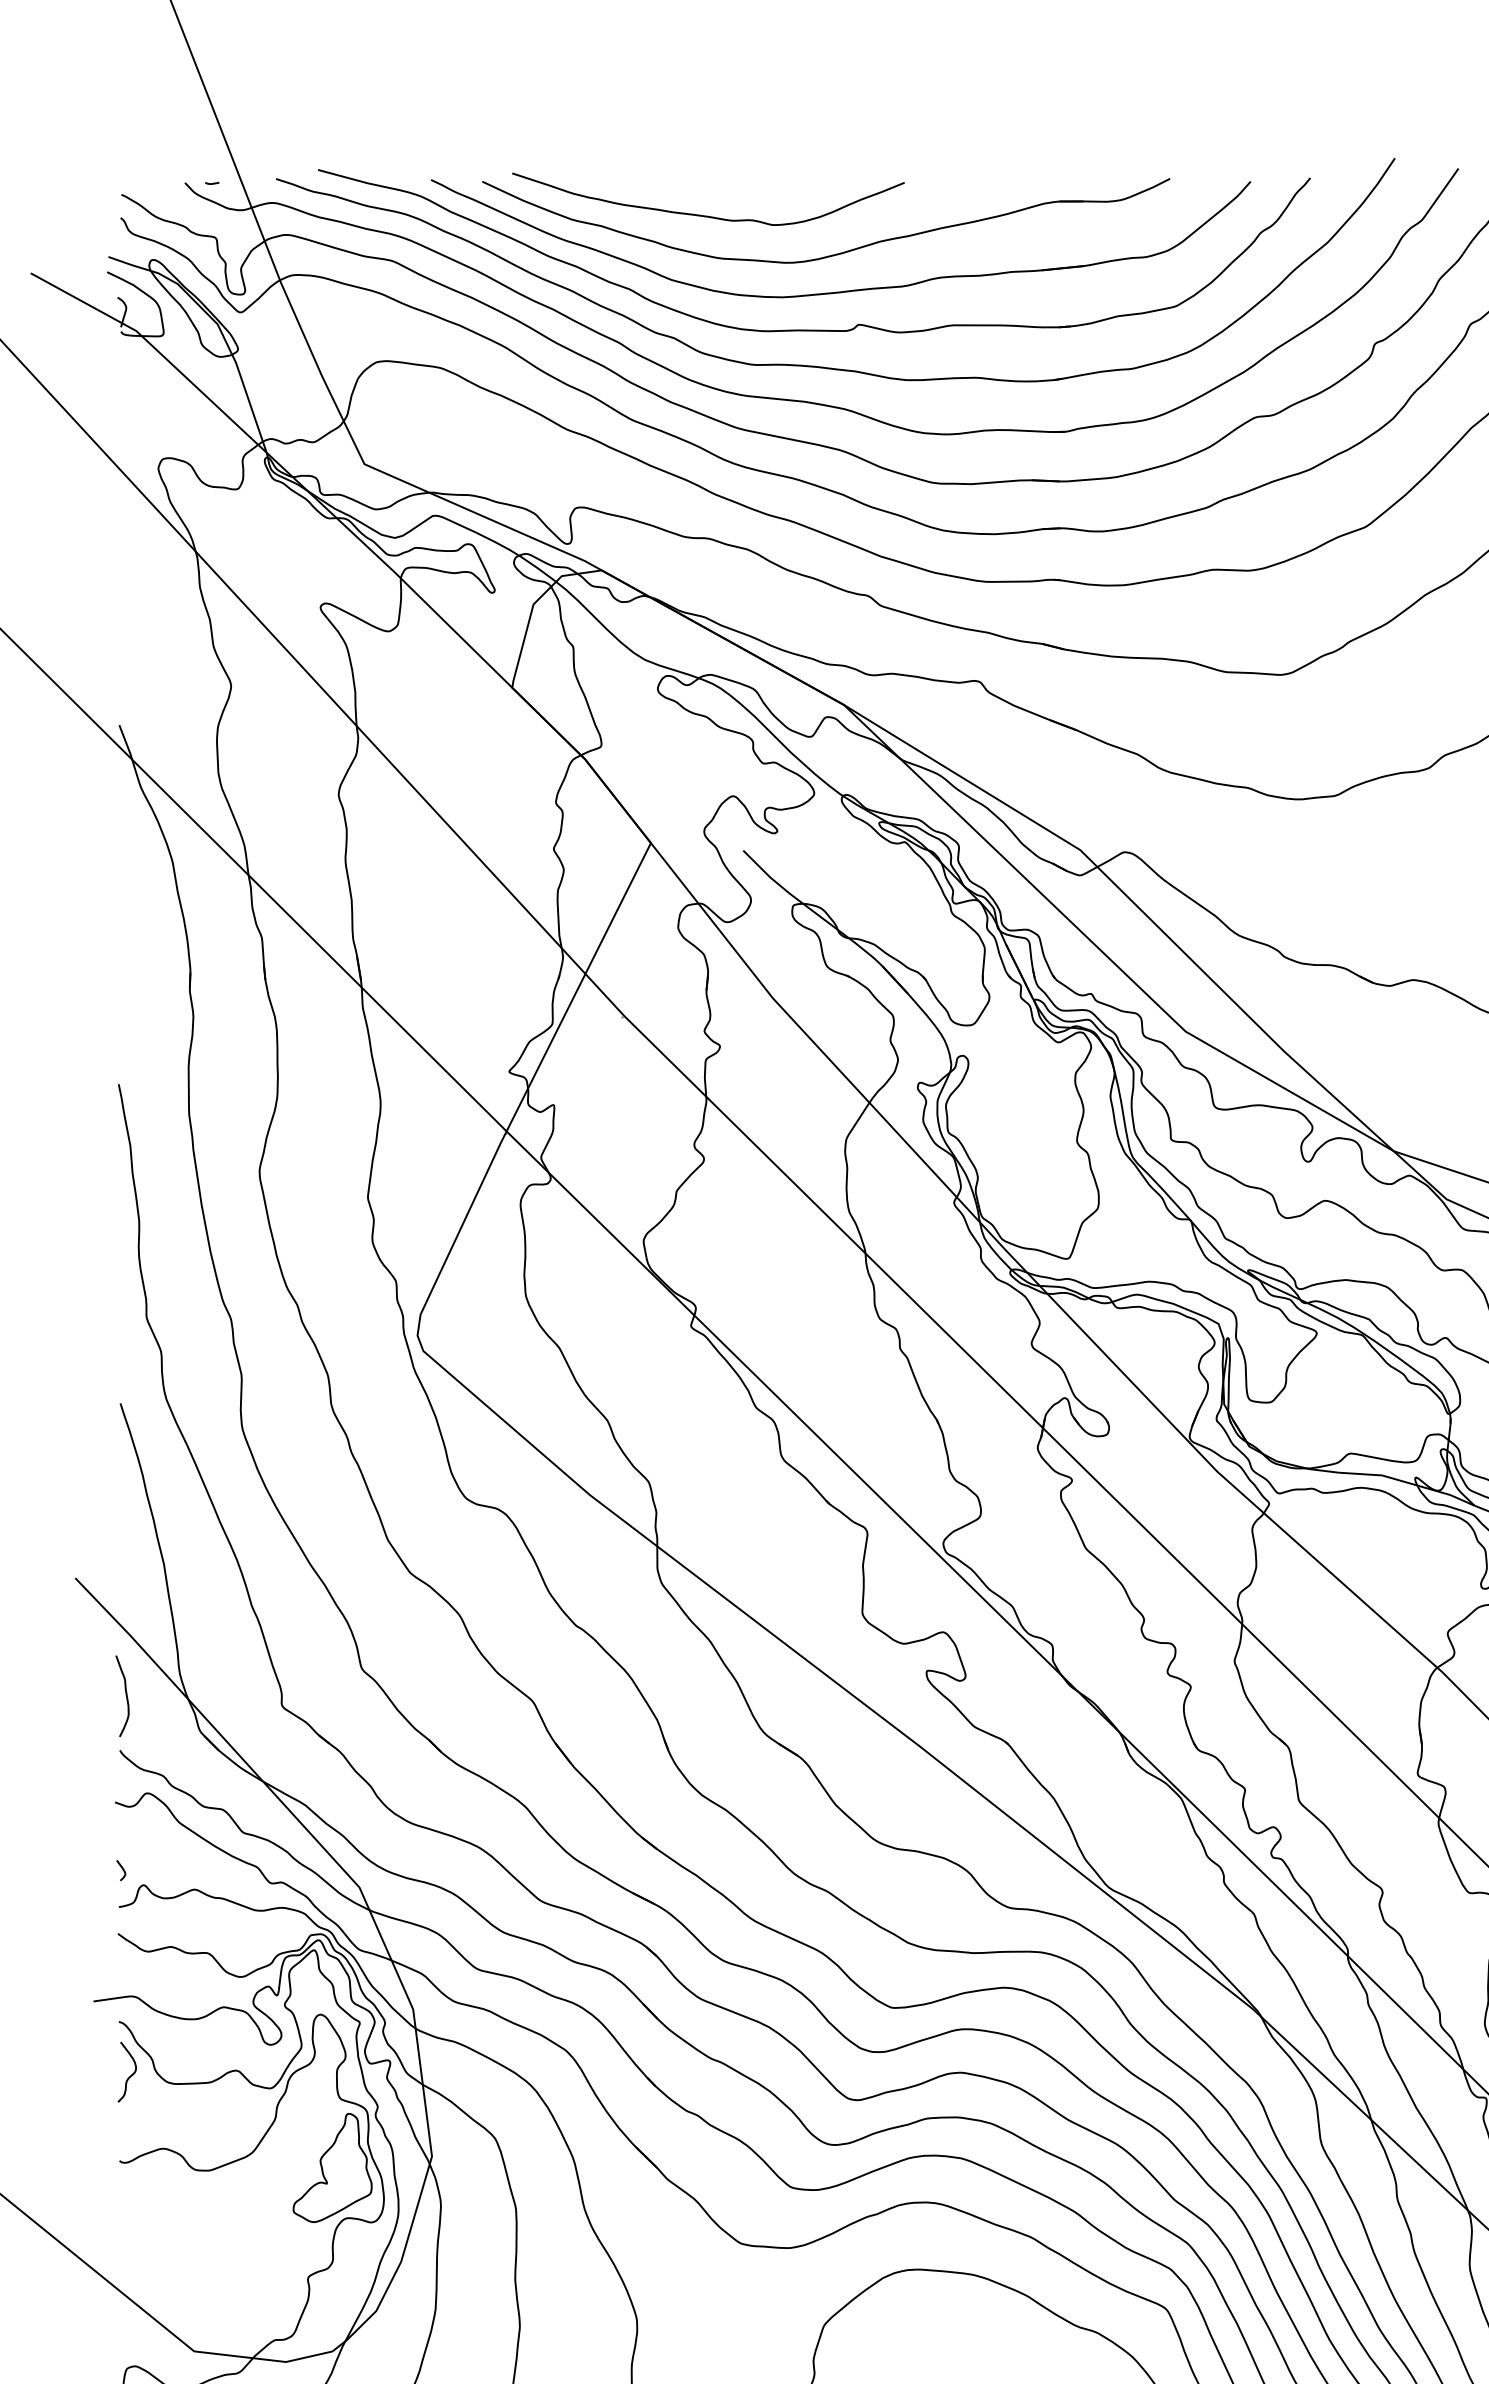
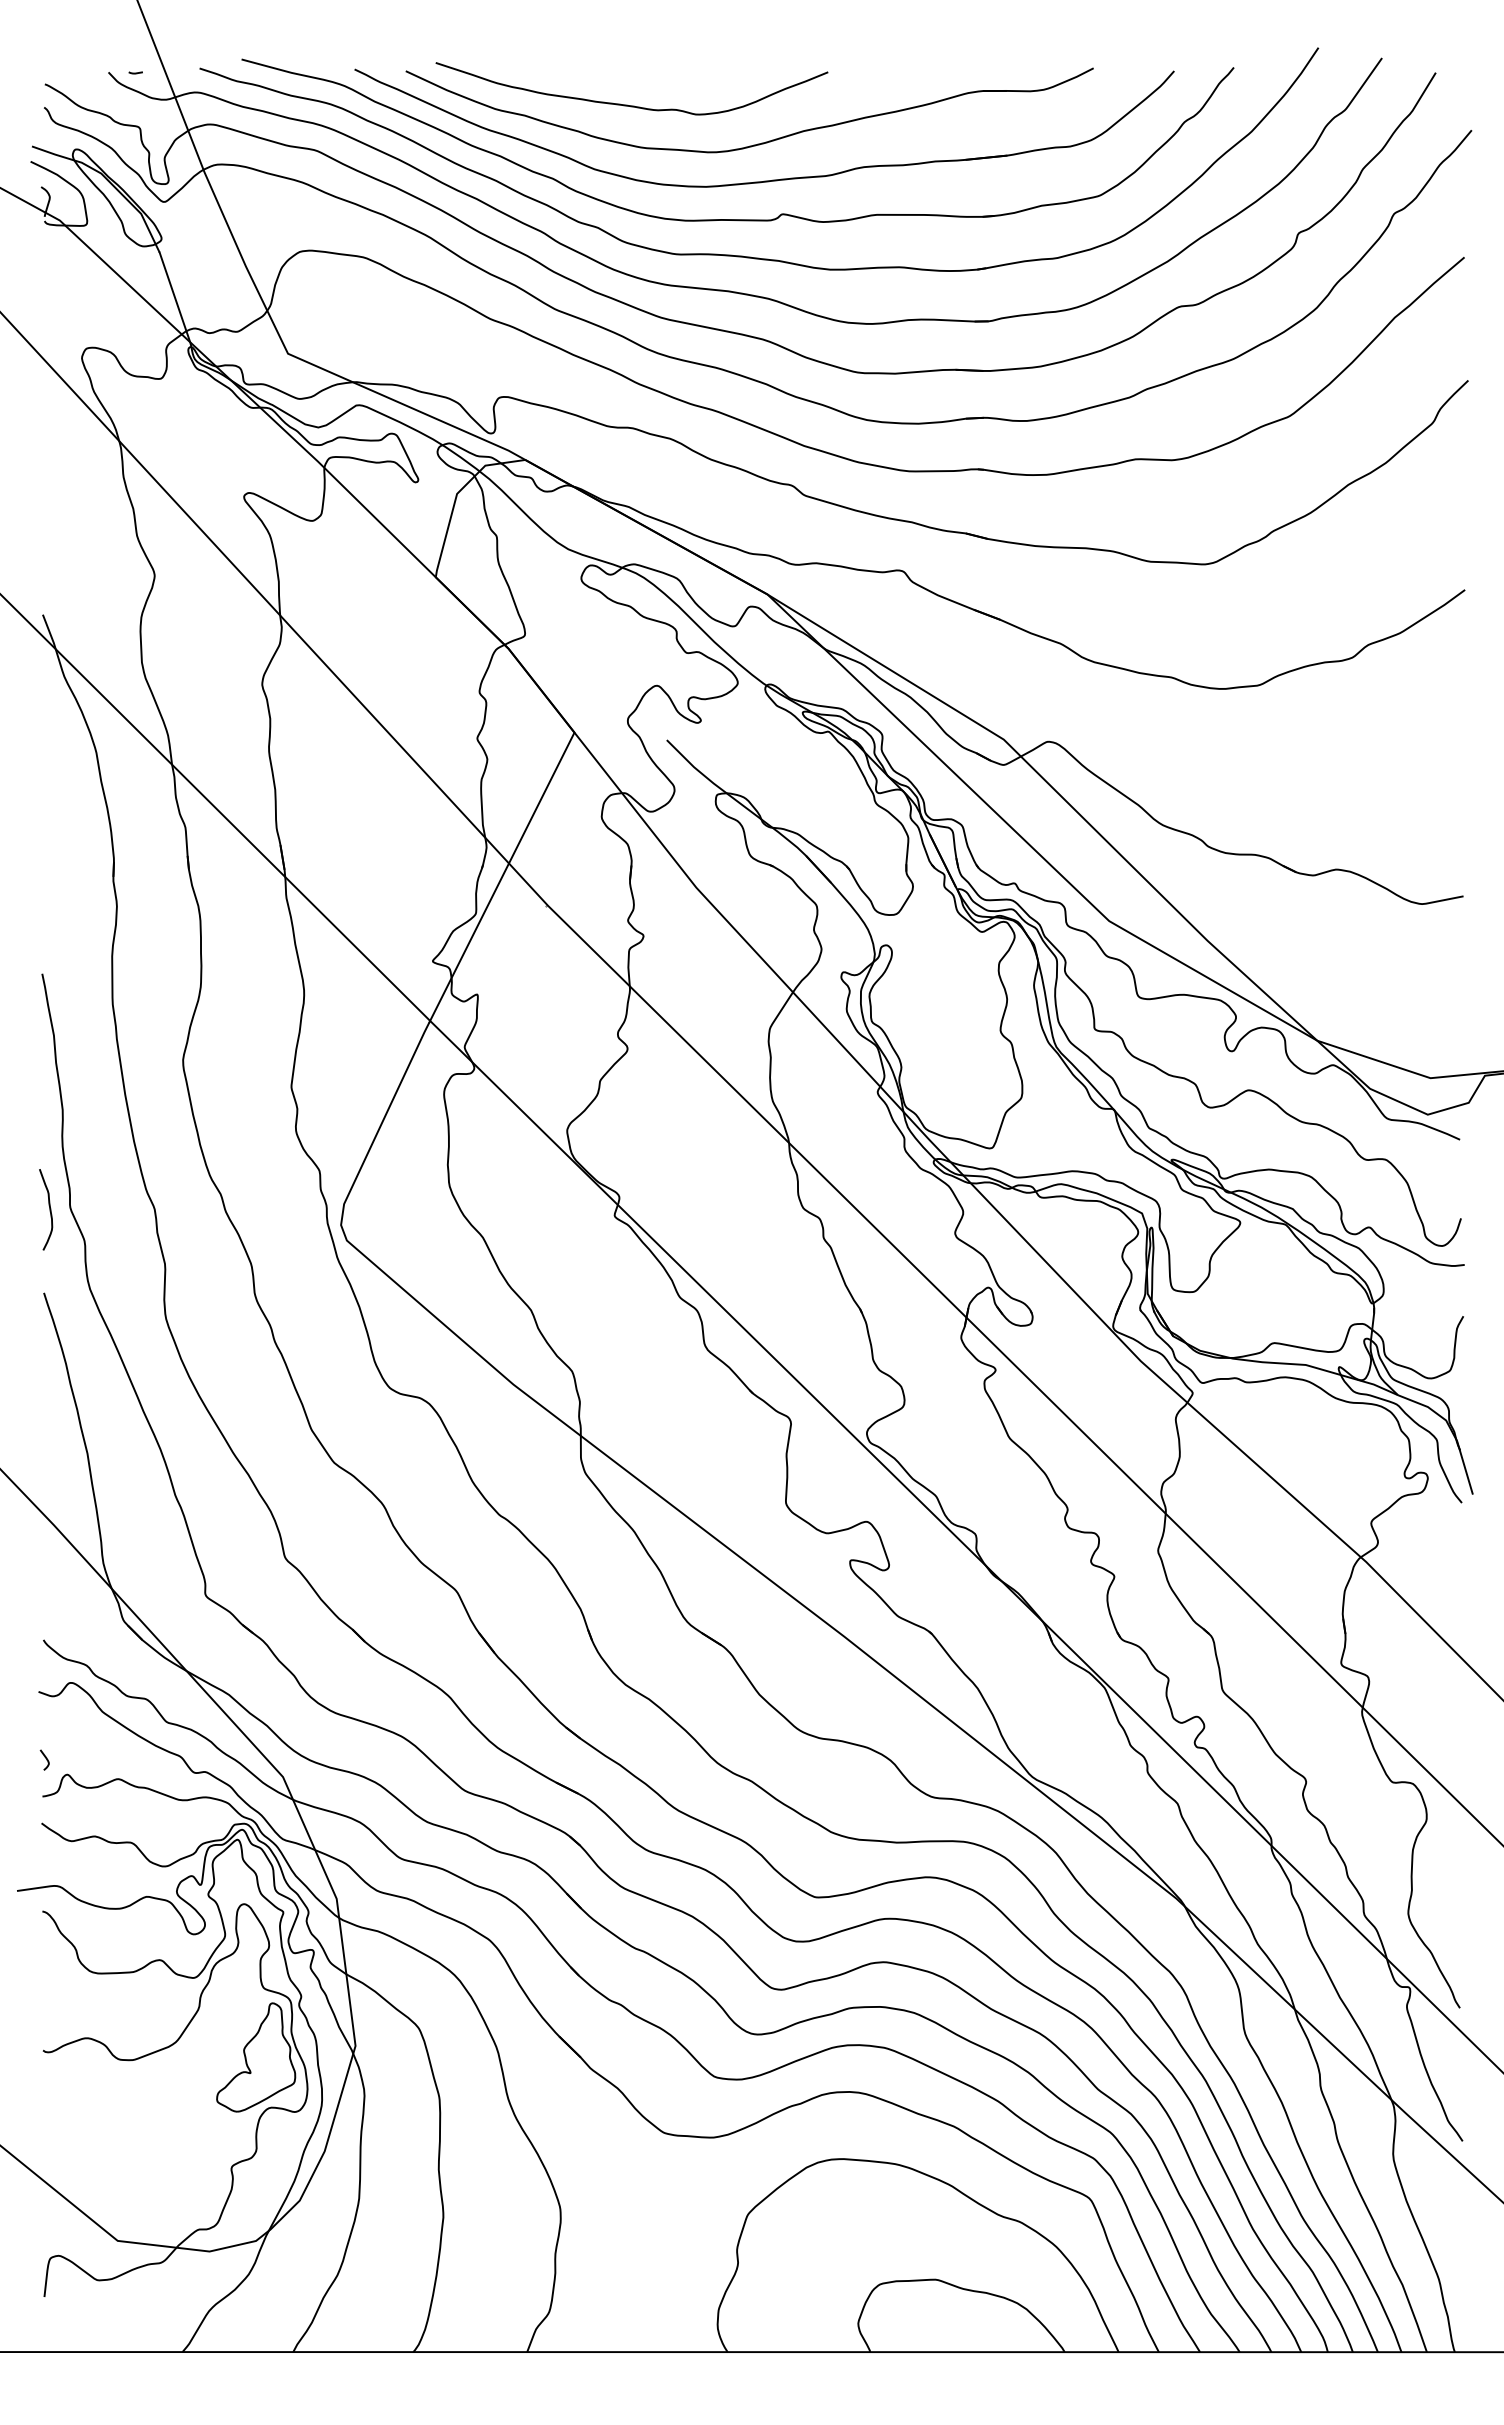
curve: (125, 1695) -> (49, 1209), moved
curve: (130, 2074) -> (54, 1964), removed

